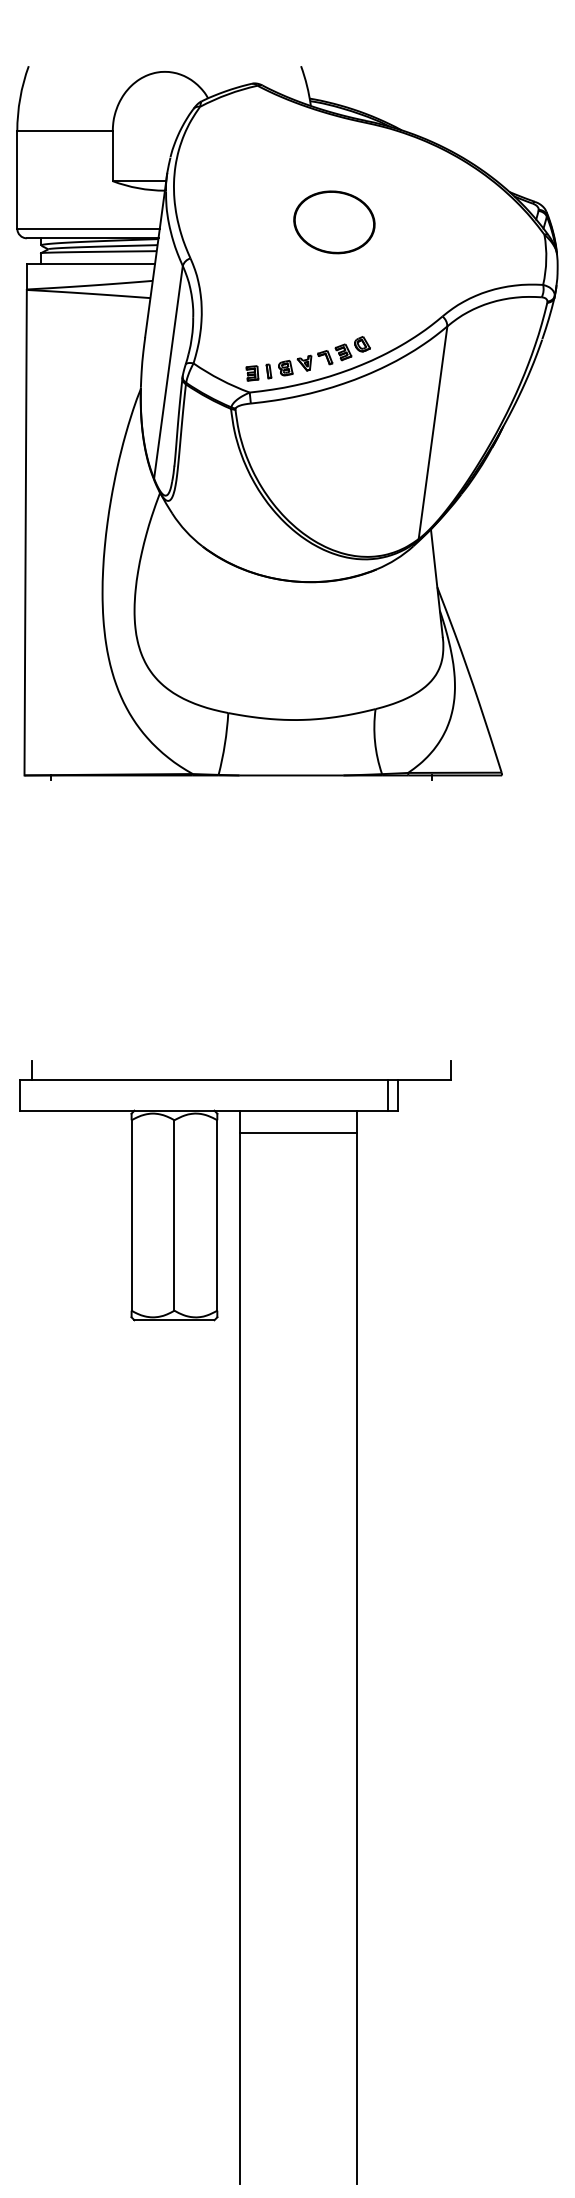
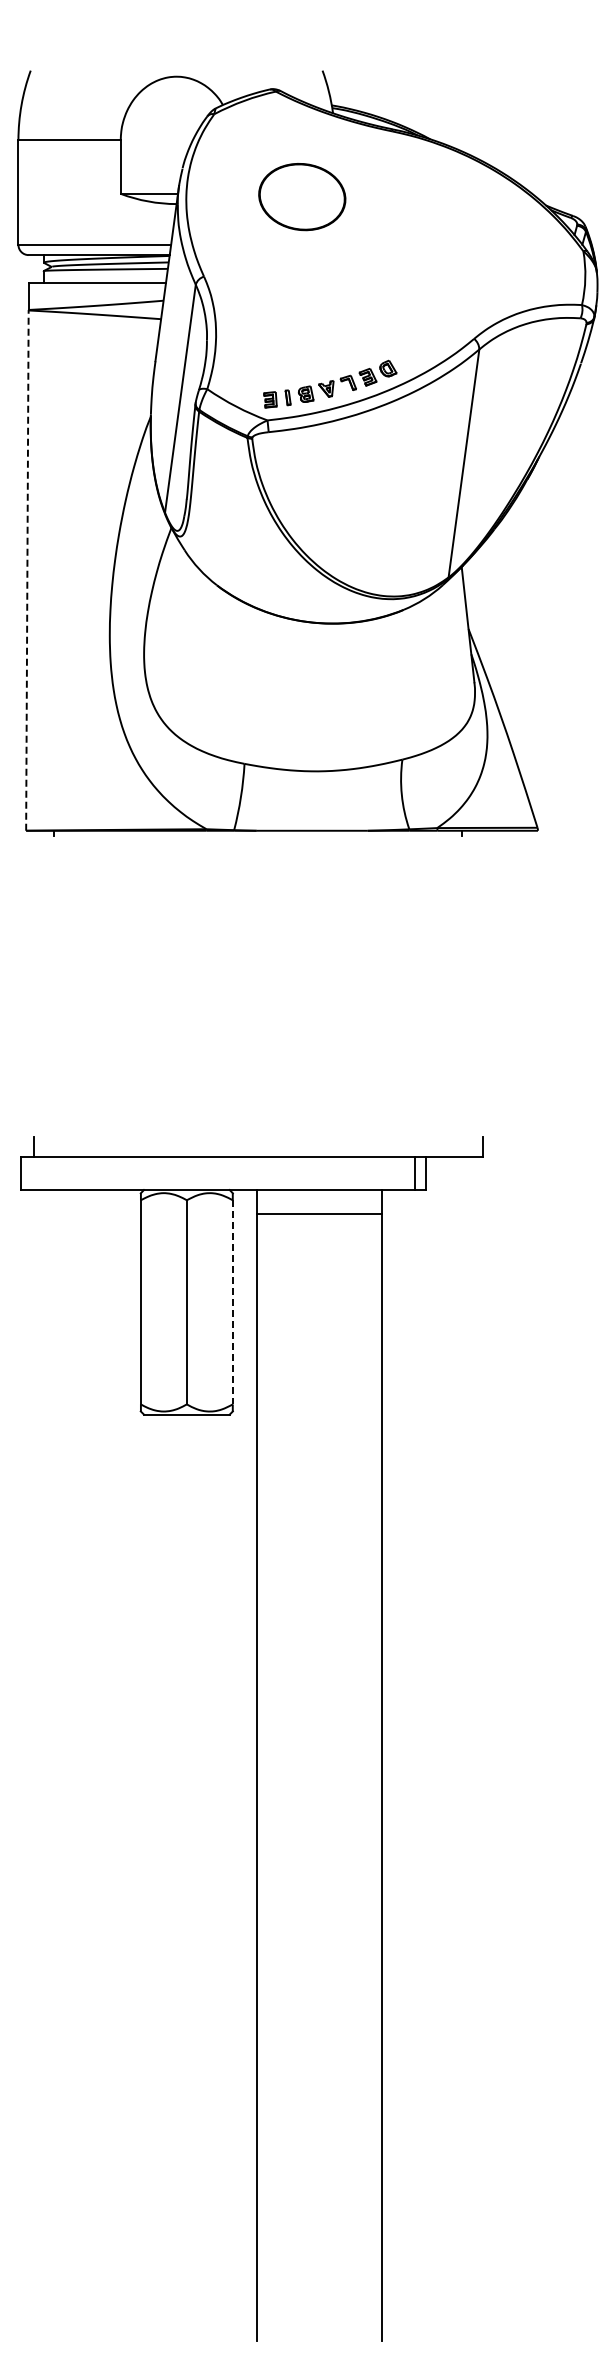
part: (334, 222) -> (302, 197), moved
line: (25, 532) -> (27, 570), solid -> dashed
line: (217, 1215) -> (232, 1302), solid -> dashed

